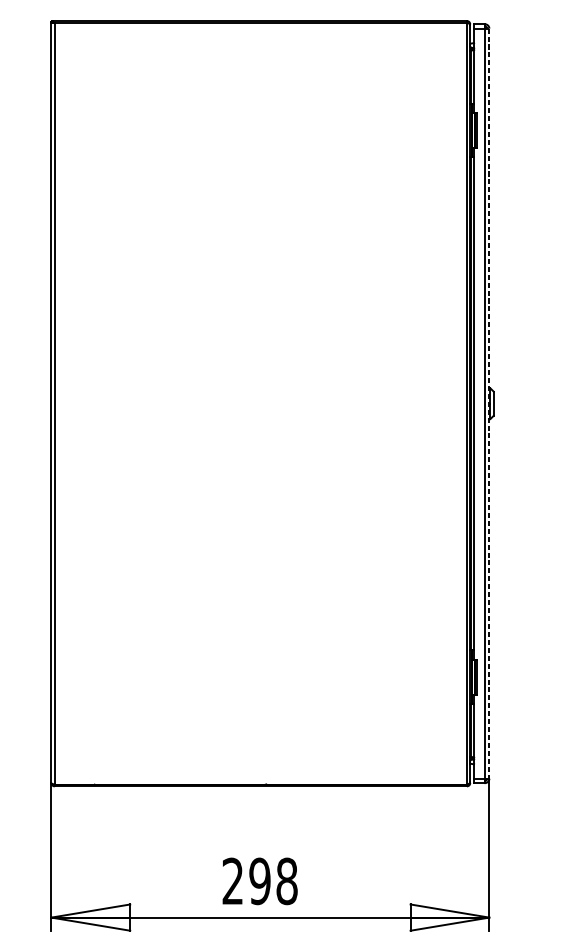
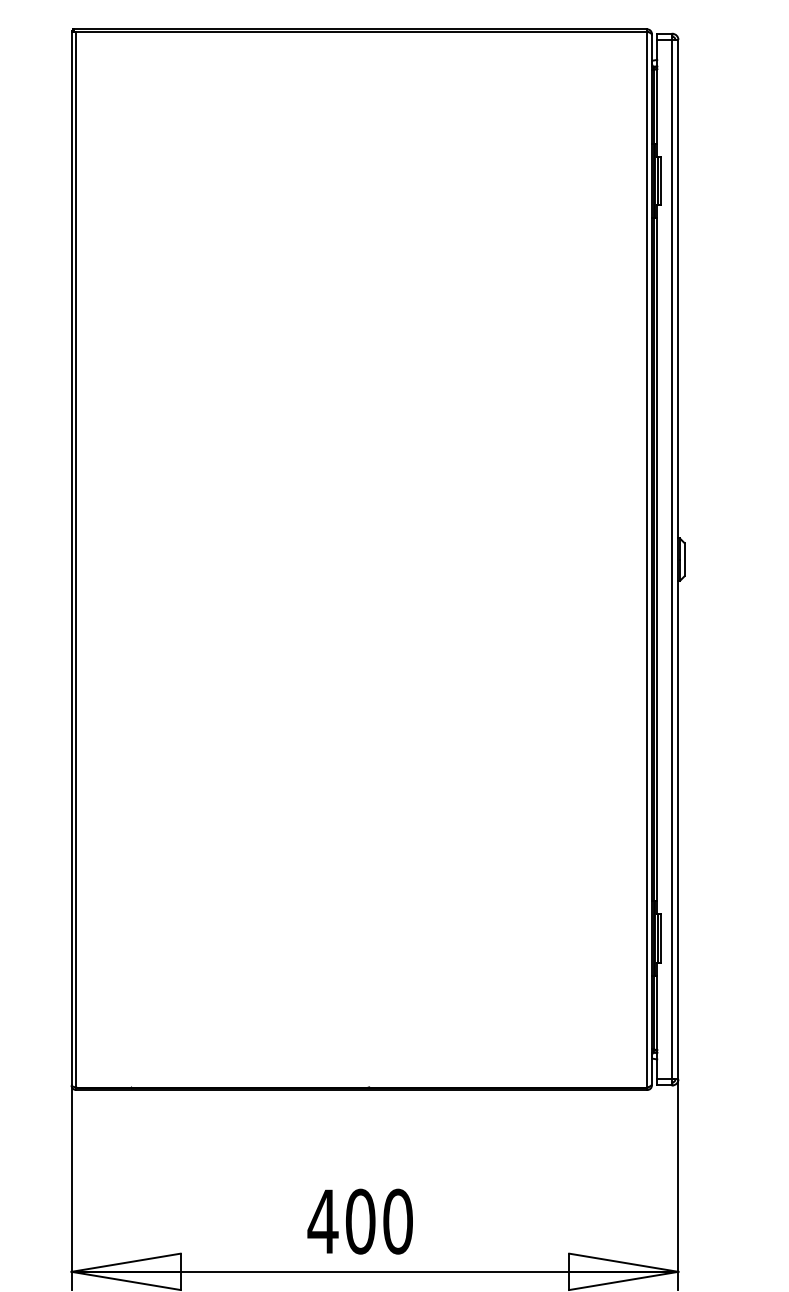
line: (489, 403) -> (678, 559), dashed -> solid
text: (259, 881) -> (359, 1221), 298 -> 400

